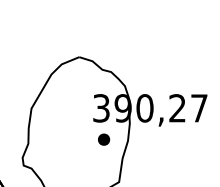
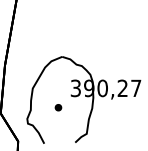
part: (104, 139) -> (58, 107), moved

